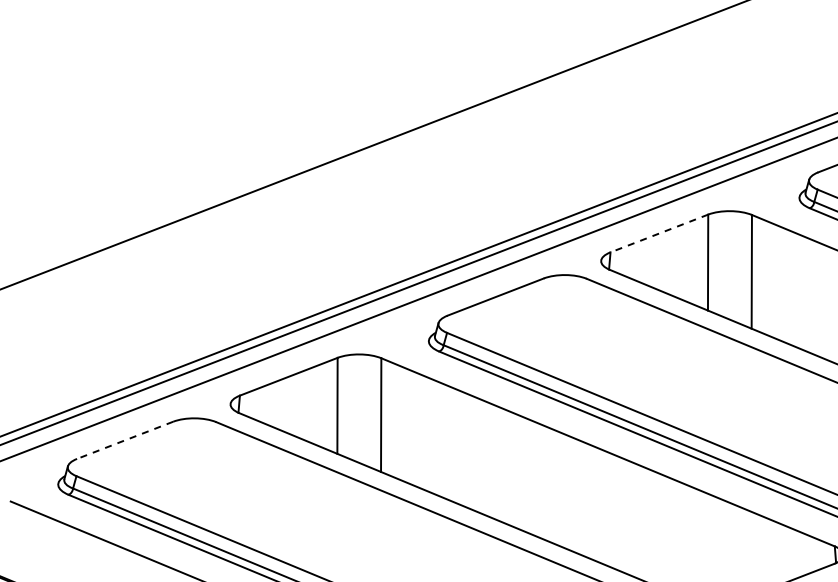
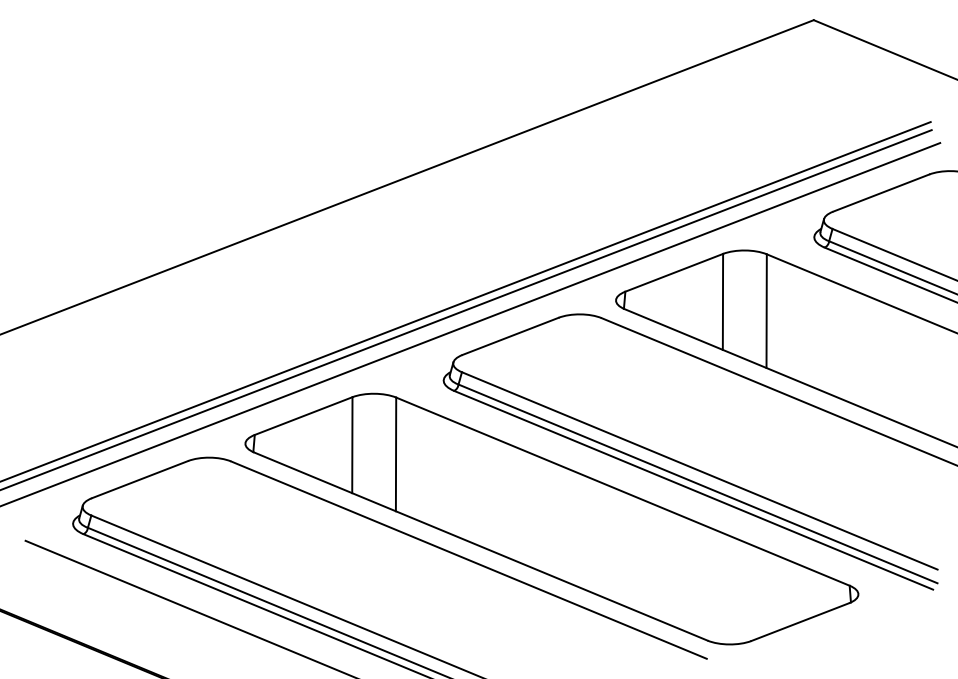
line: (658, 233) -> (673, 272), dashed -> solid
line: (124, 440) -> (139, 479), dashed -> solid

